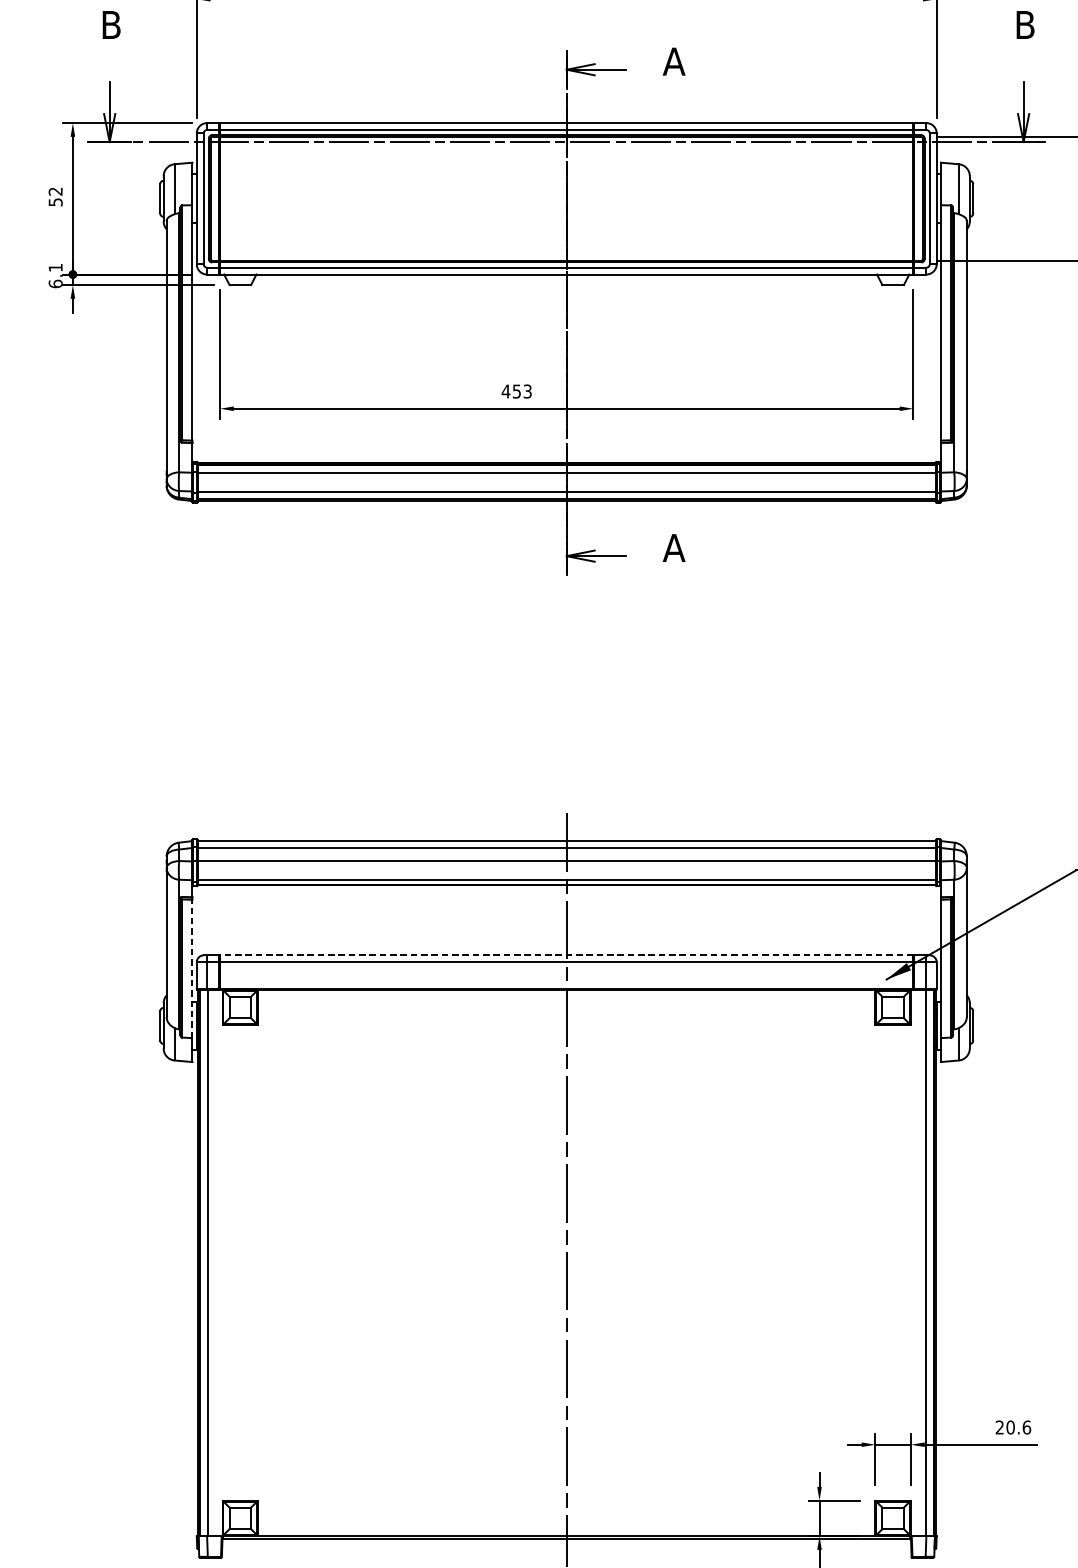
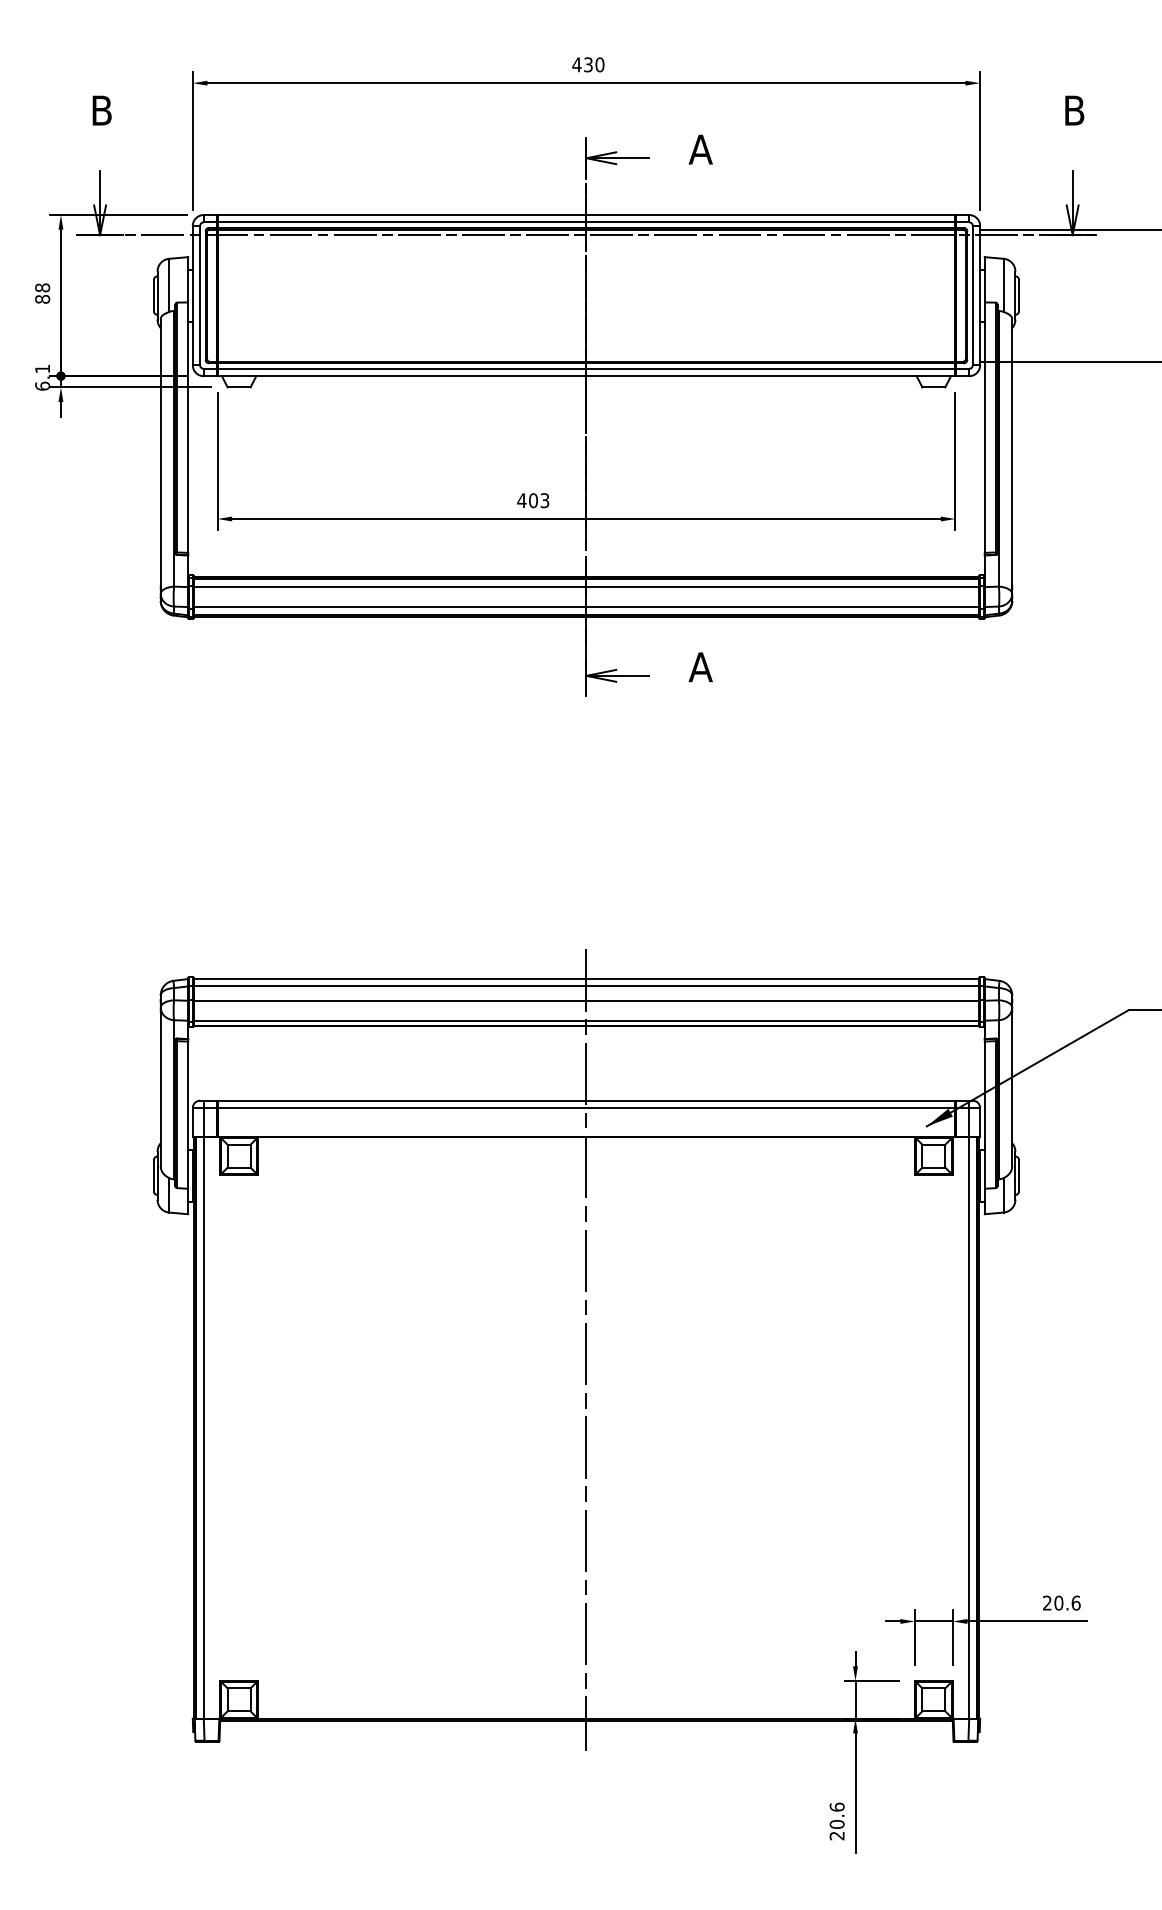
text: (55, 196) -> (42, 293), 52 -> 88
text: (516, 391) -> (533, 500), 453 -> 403
line: (566, 955) -> (586, 1100), dashed -> solid
line: (192, 969) -> (188, 1115), dashed -> solid

